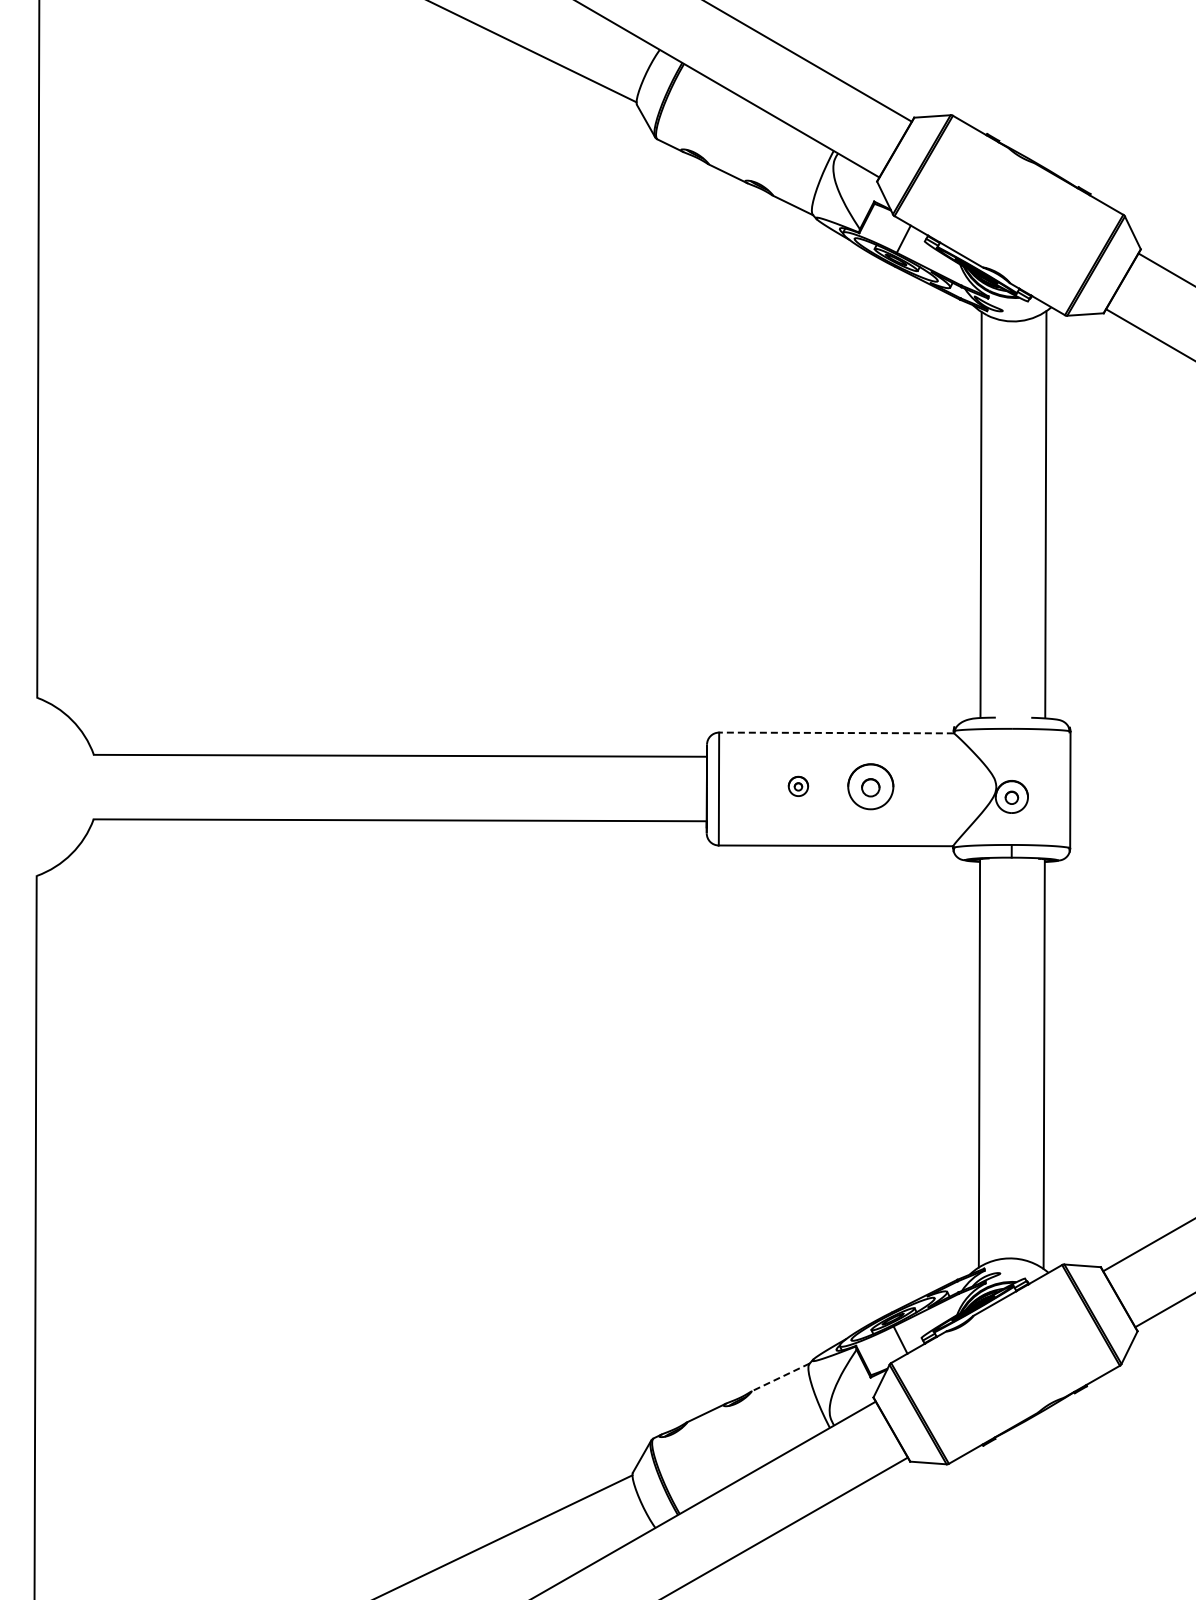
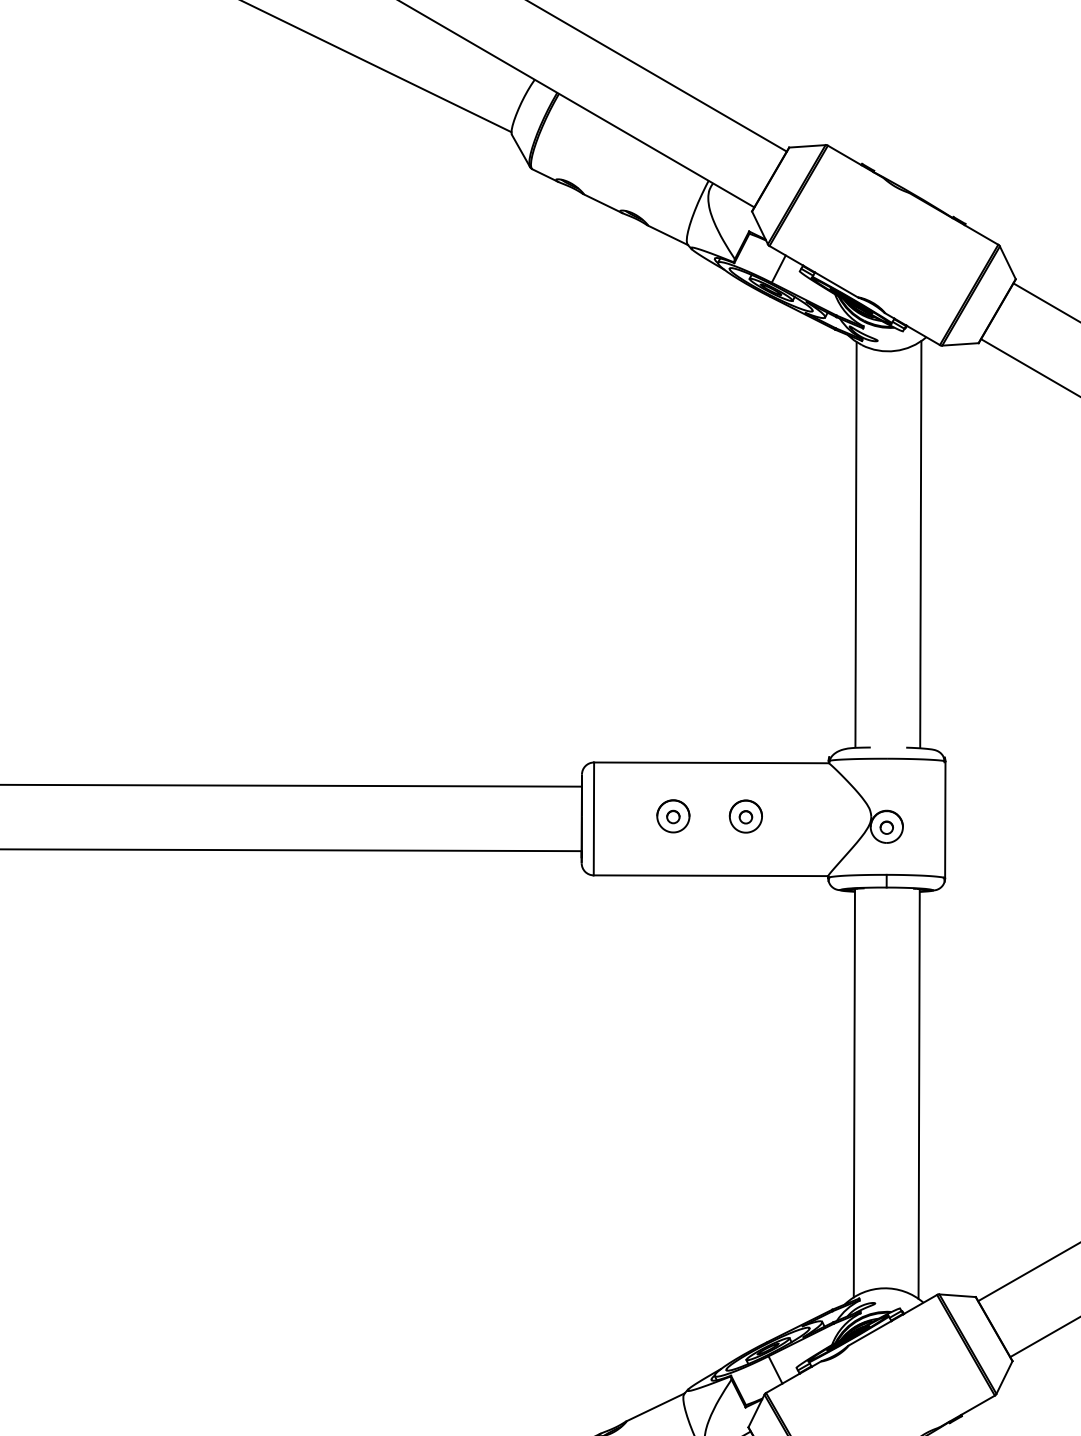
line: (836, 732) -> (711, 762), dashed -> solid
part: (798, 786) -> (673, 816), size x1.67
part: (871, 786) -> (746, 816), size x0.71
line: (779, 1377) -> (654, 1407), dashed -> solid

